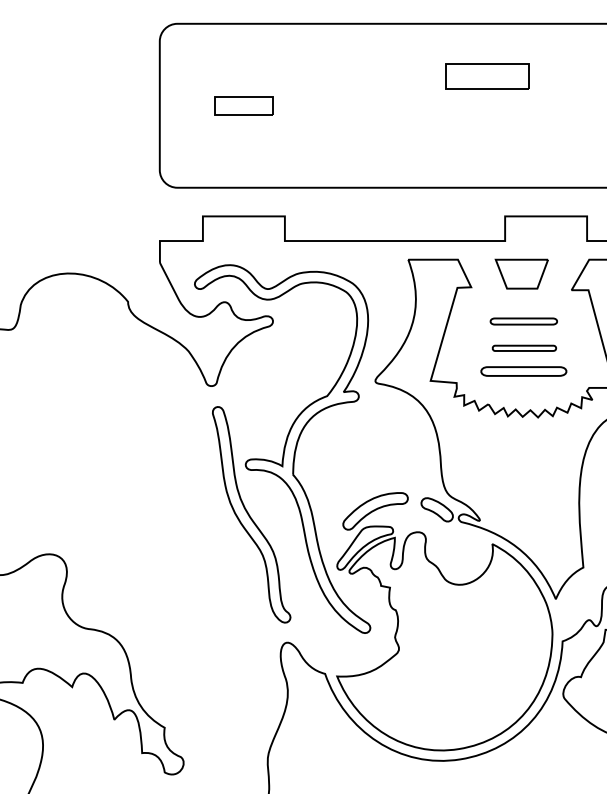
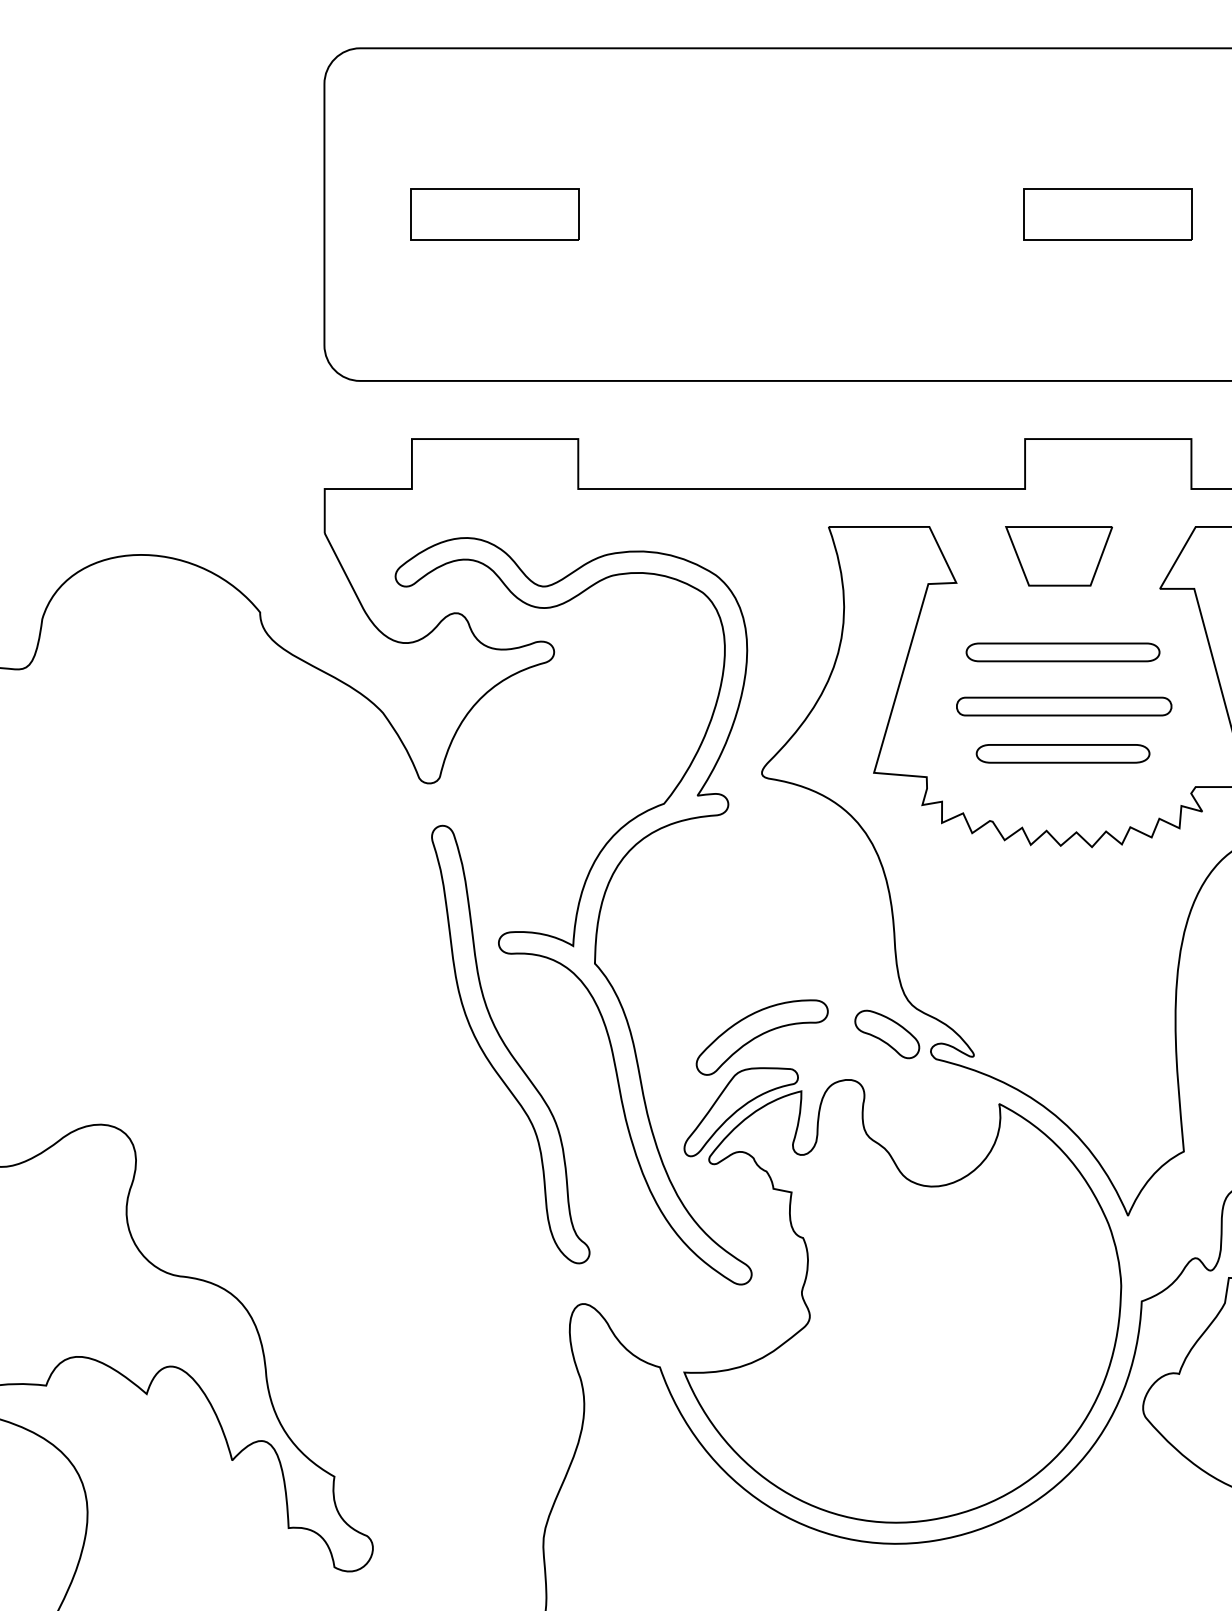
part: (487, 76) -> (1109, 214), moved
part: (243, 105) -> (494, 214), size x1.43
part: (523, 321) -> (1062, 652), size x1.43
part: (524, 348) -> (1064, 707), size x1.67

